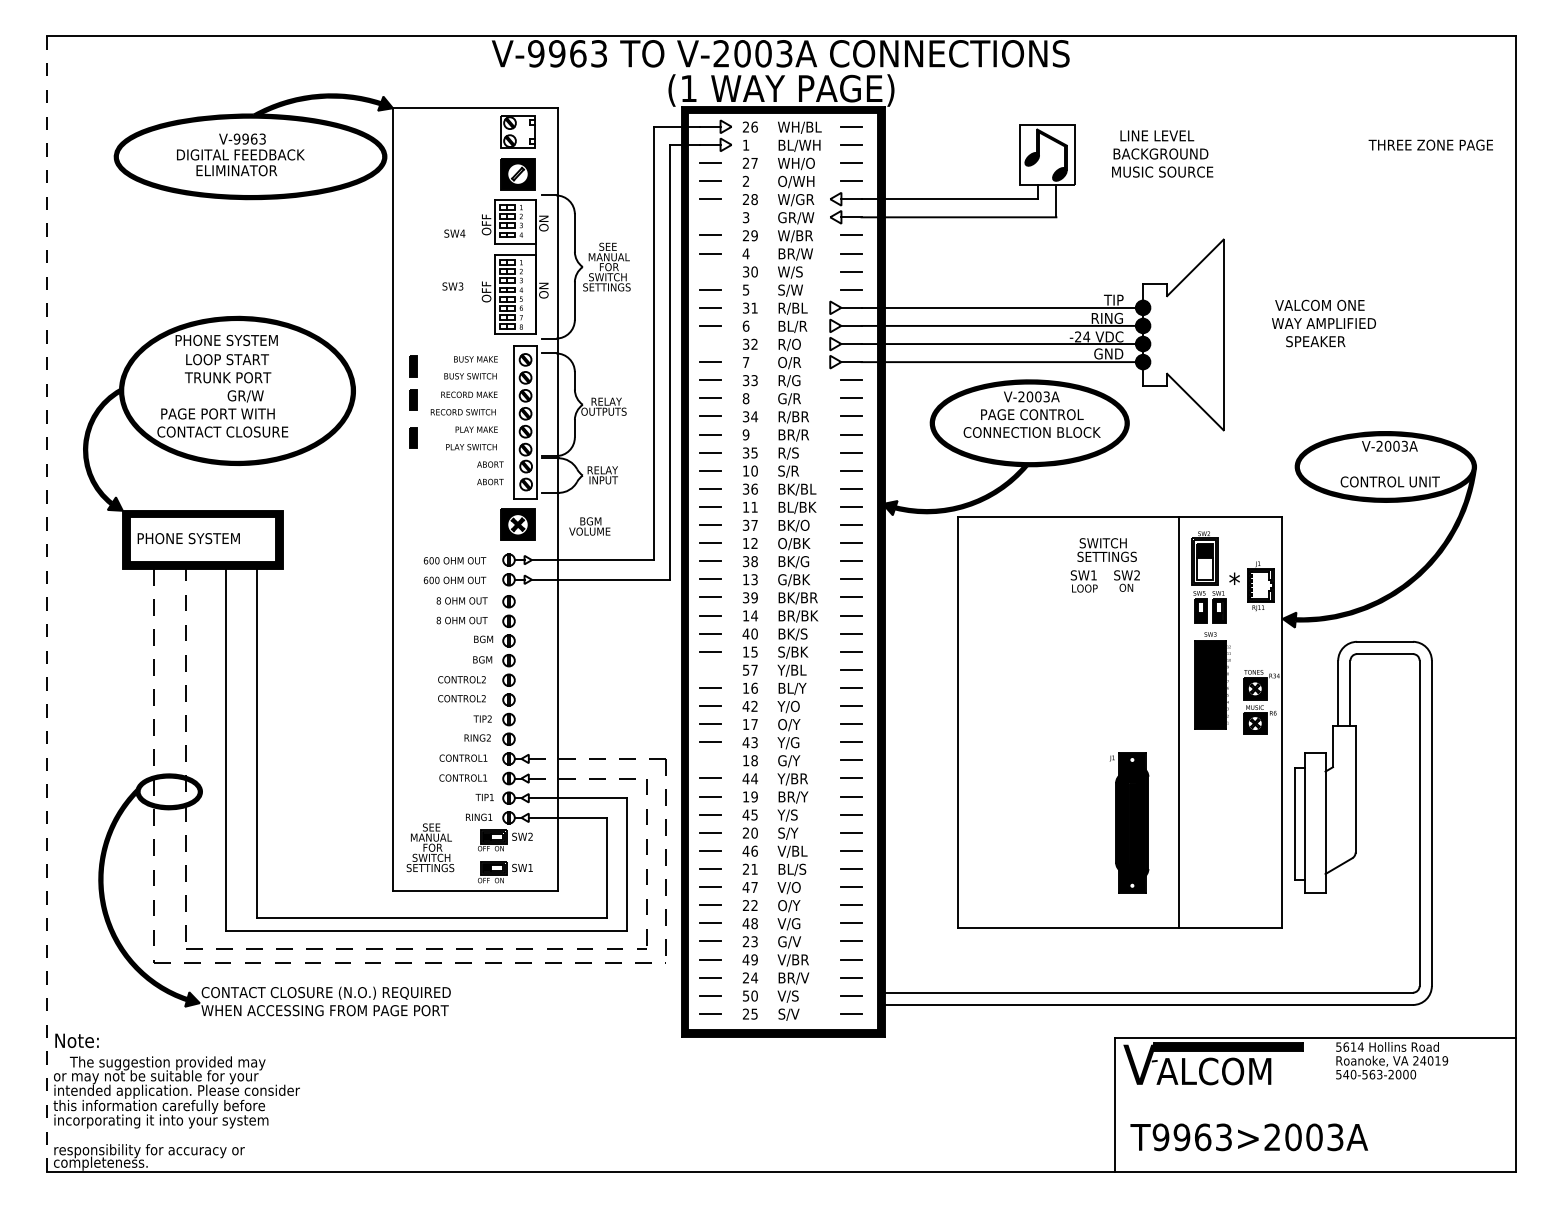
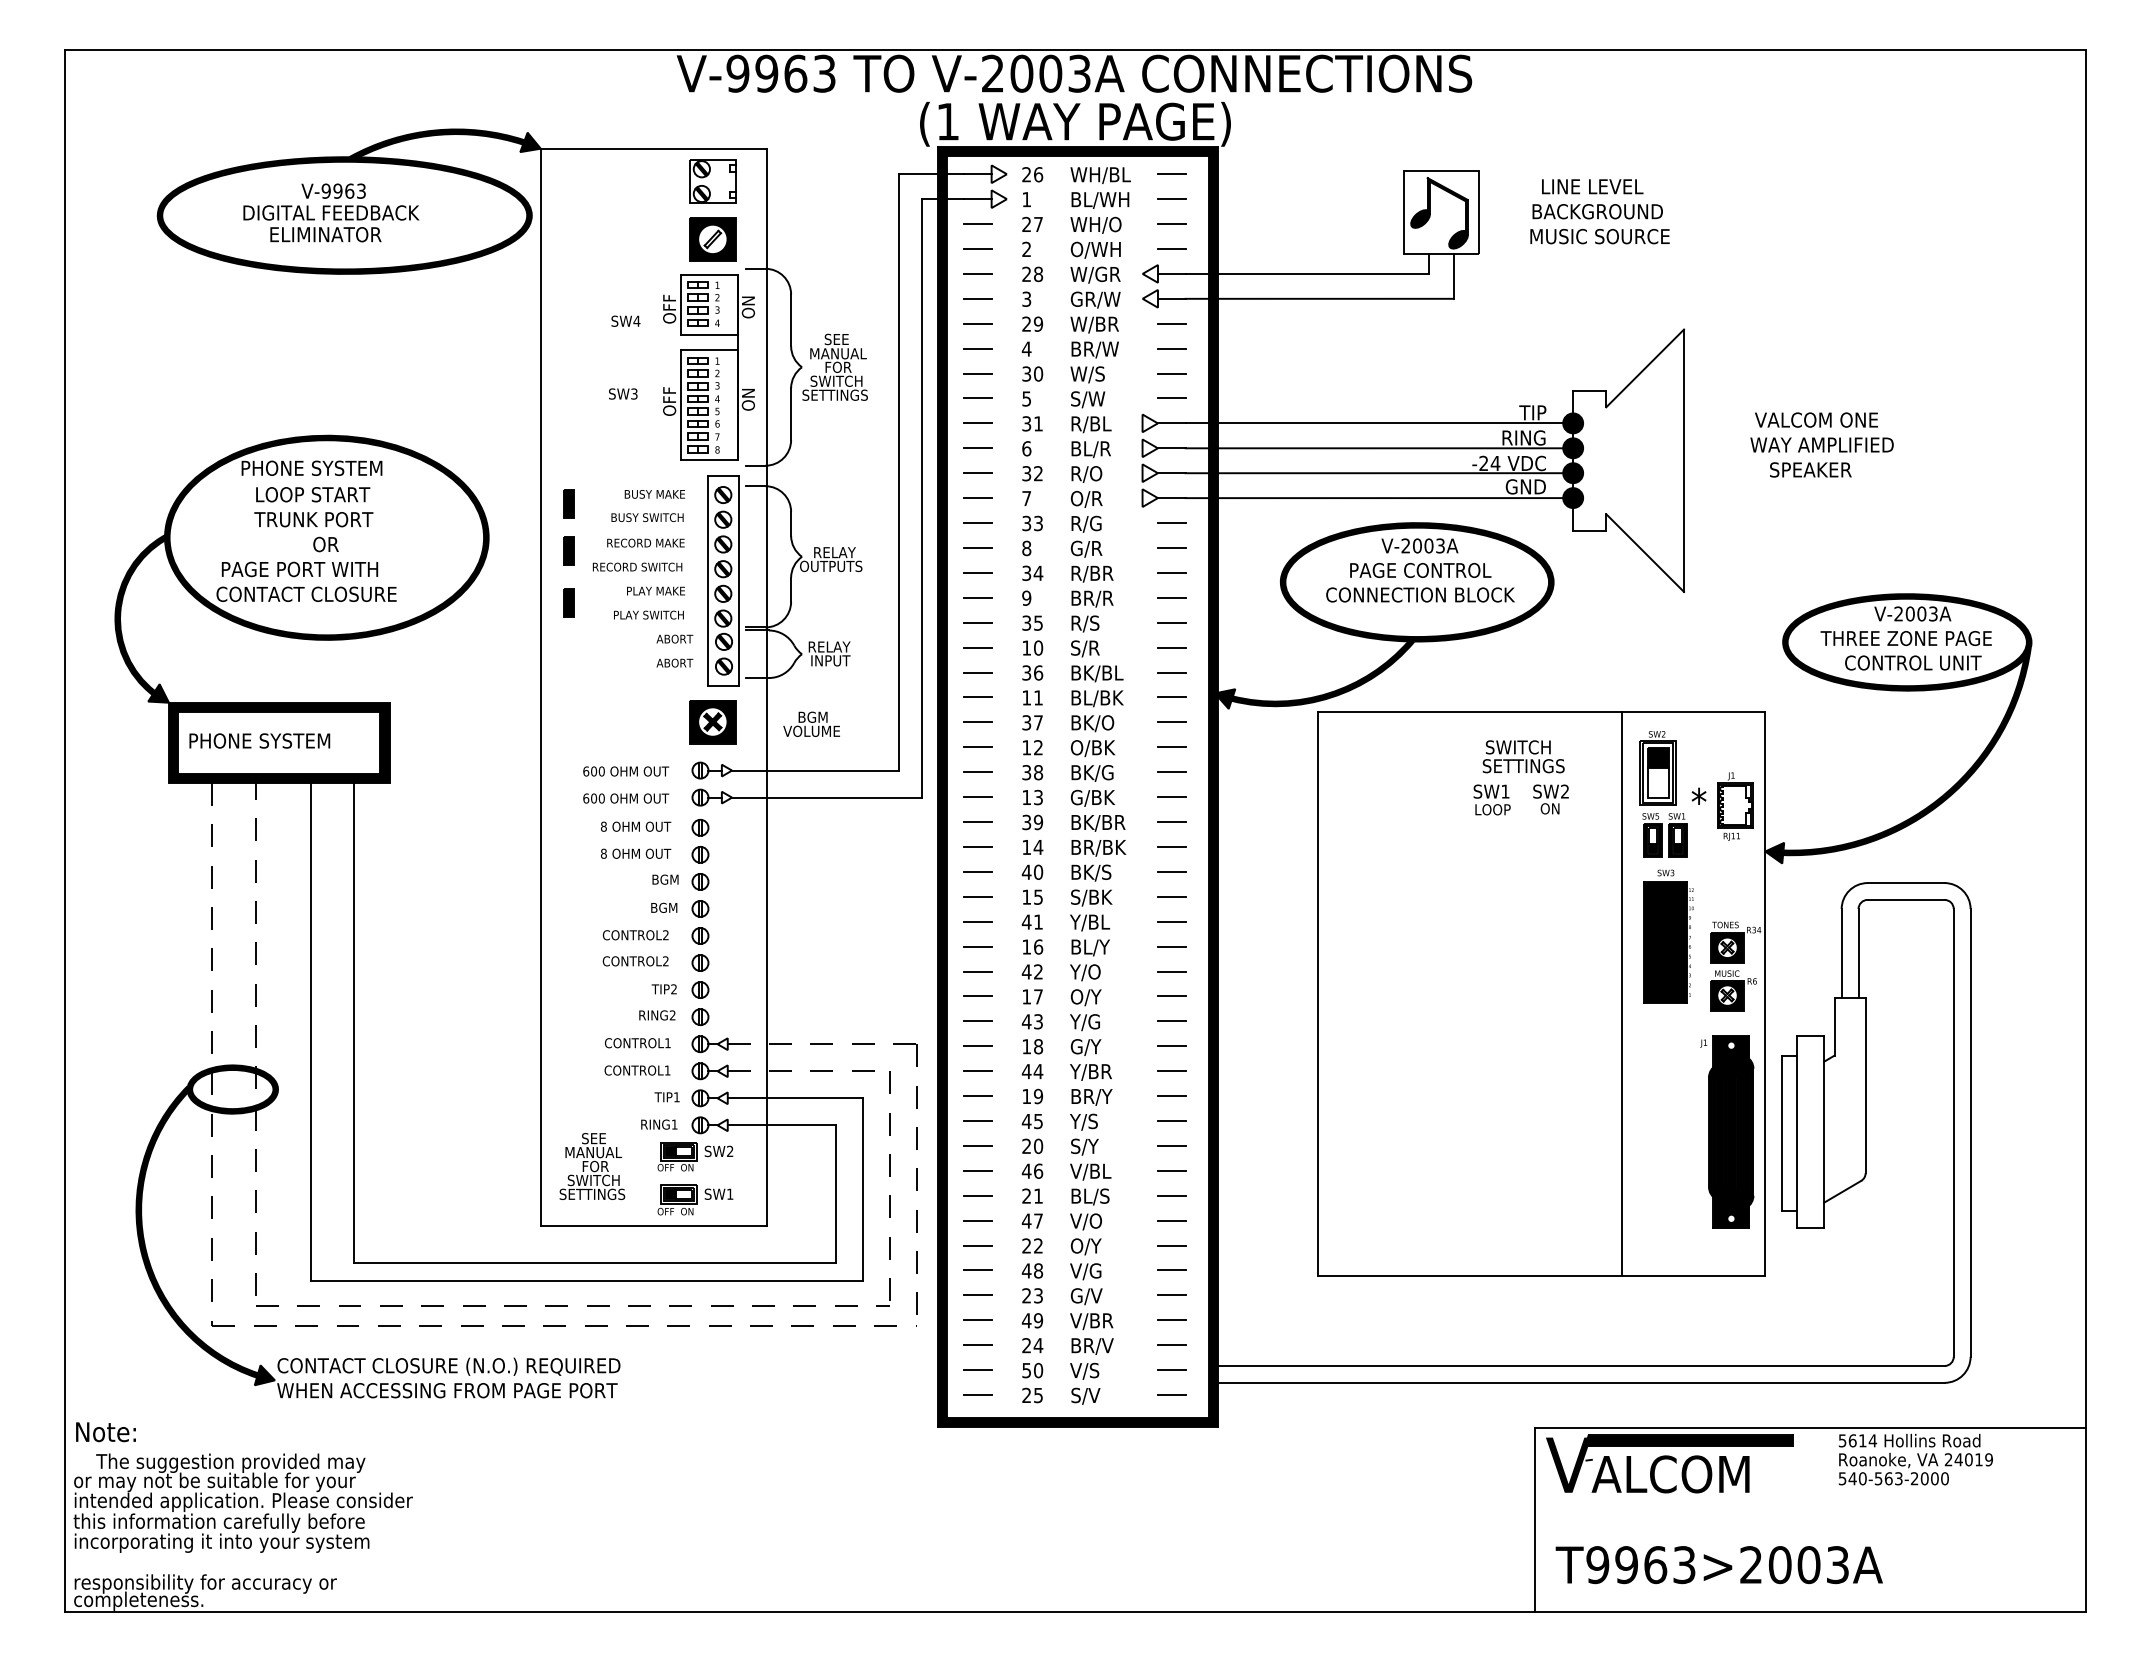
text: (1430, 145) -> (1905, 638), moved
line: (710, 217) -> (977, 298), added
line: (710, 271) -> (977, 373), added
line: (710, 344) -> (977, 473), added
text: (246, 396) -> (339, 545), GR/W -> OR
line: (46, 604) -> (64, 831), dashed -> solid
line: (710, 669) -> (977, 921), added
text: (749, 669) -> (1031, 921), 57 -> 41
line: (710, 760) -> (977, 1046), added
part: (1129, 822) -> (1727, 1131), moved

